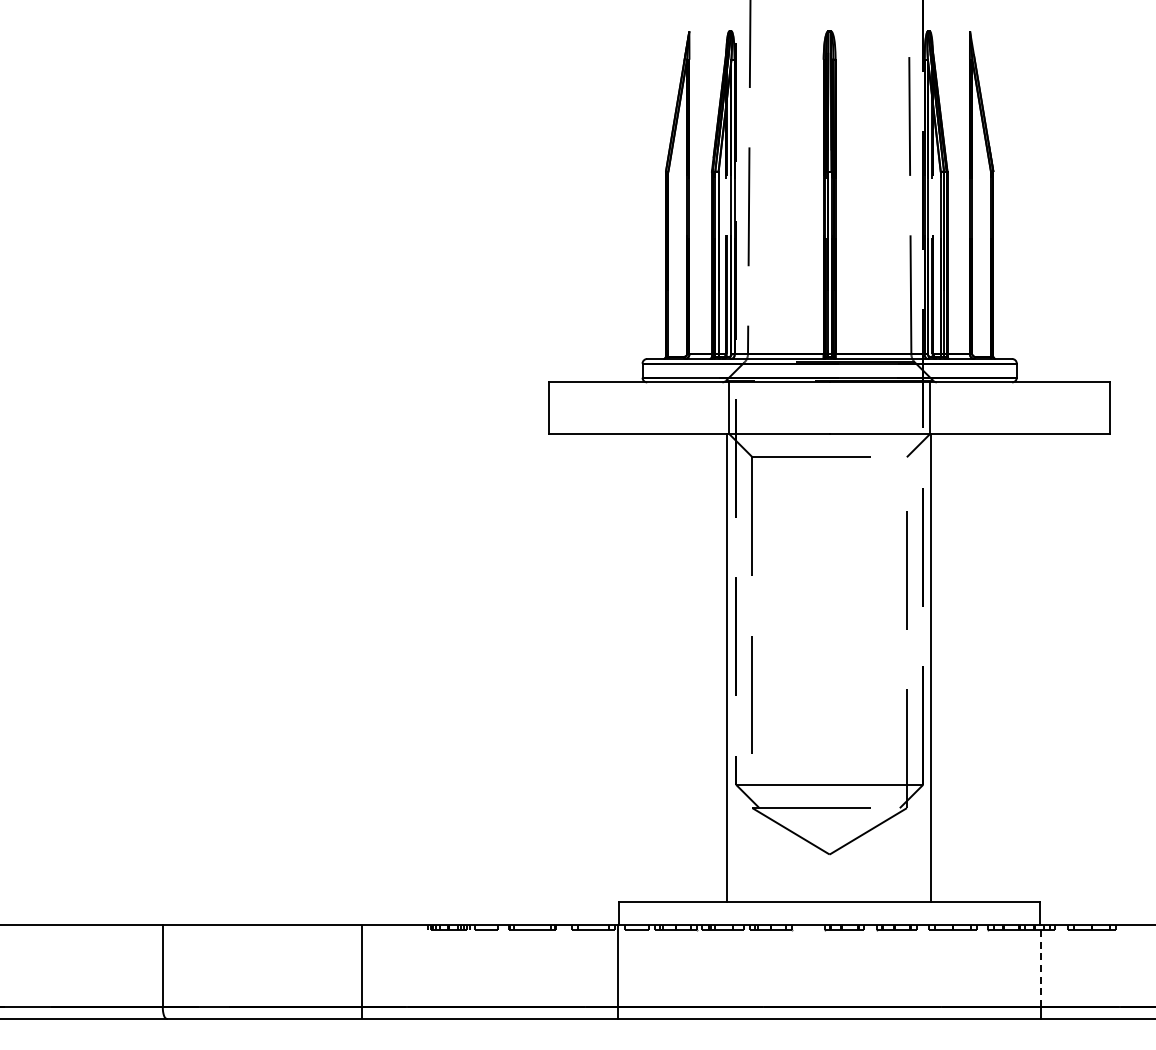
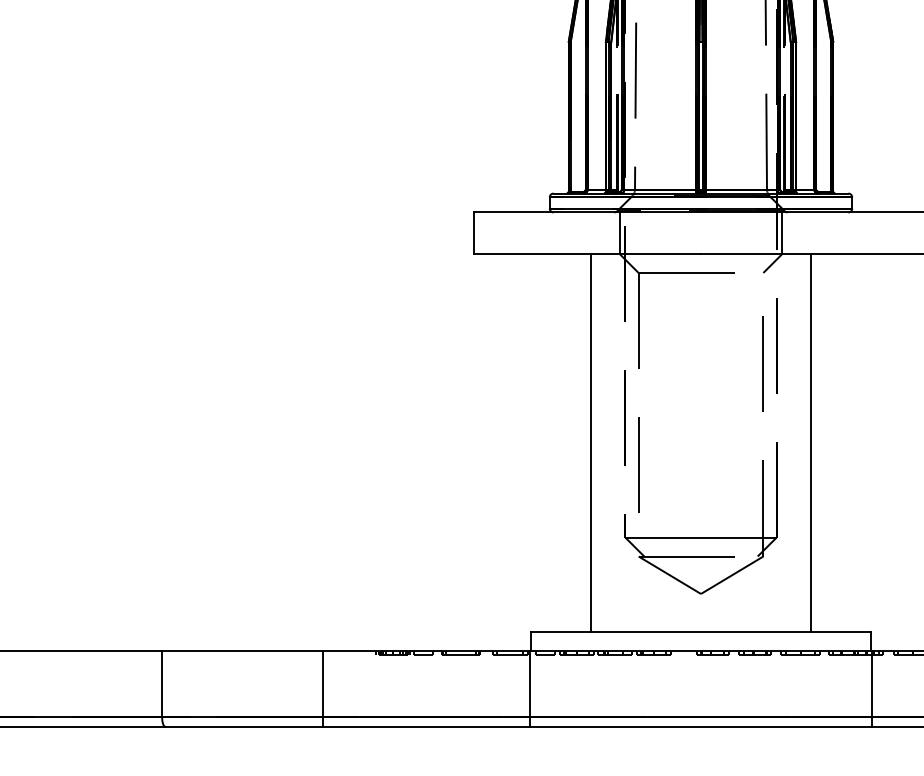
line: (727, 667) -> (591, 442), moved
line: (931, 667) -> (810, 442), moved
line: (1041, 966) -> (872, 684), dashed -> solid

